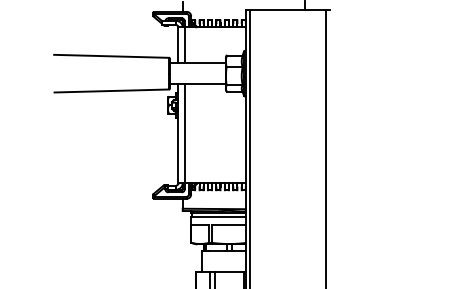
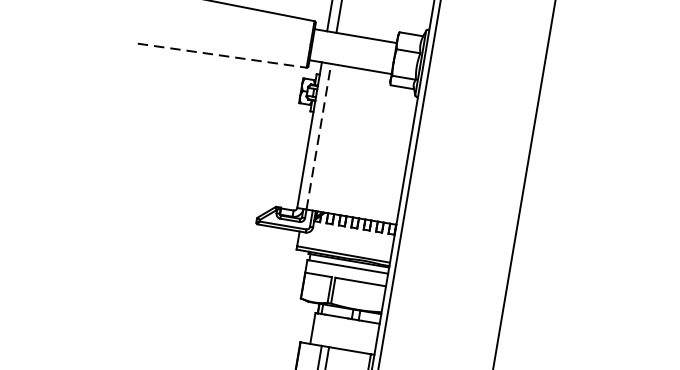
line: (112, 90) -> (223, 55), solid -> dashed
line: (184, 133) -> (318, 136), solid -> dashed

